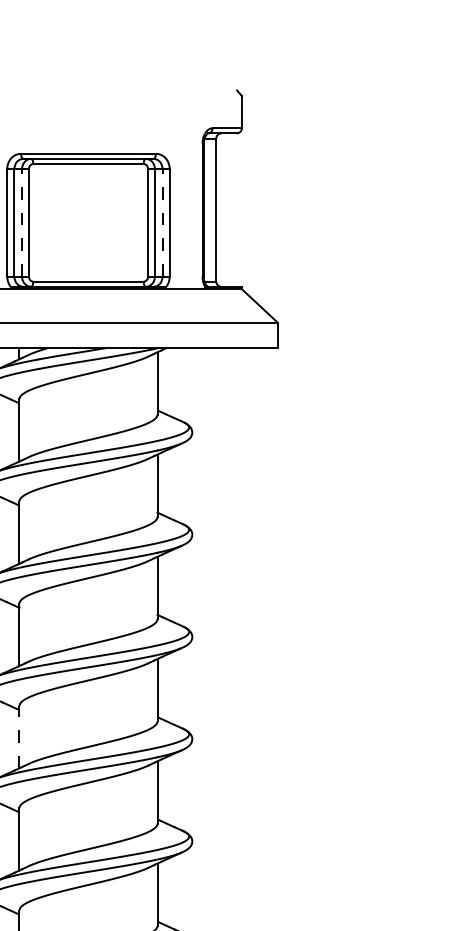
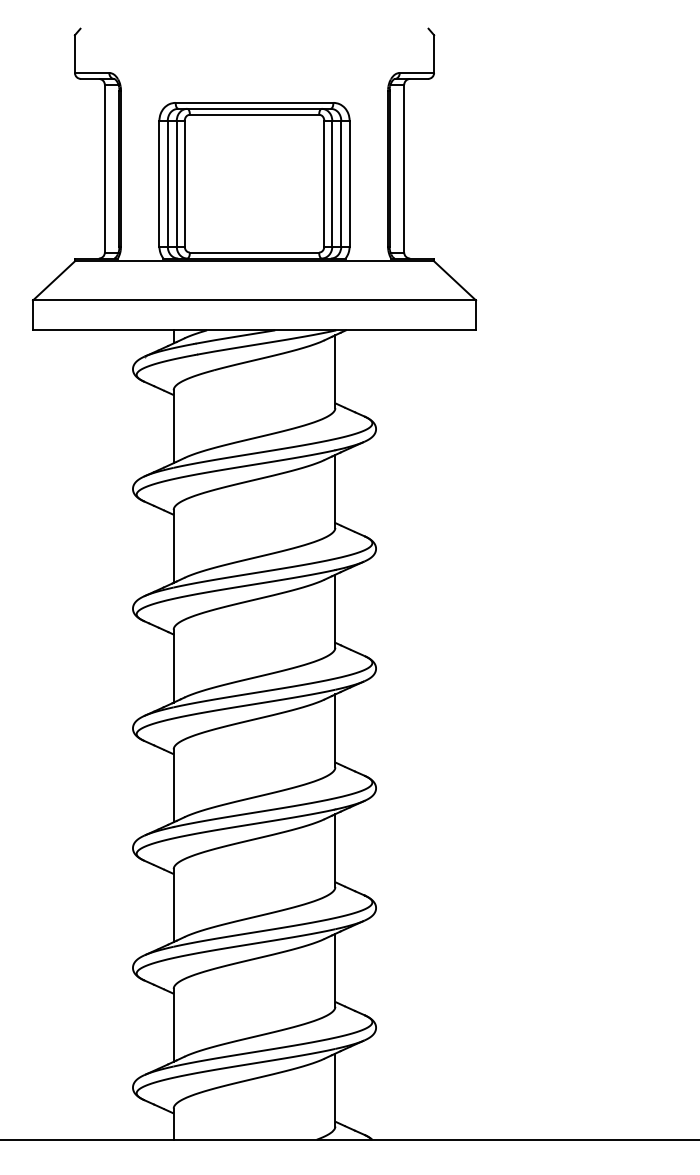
line: (21, 222) -> (176, 183), dashed -> solid
line: (162, 222) -> (341, 183), dashed -> solid
line: (19, 736) -> (173, 785), dashed -> solid

